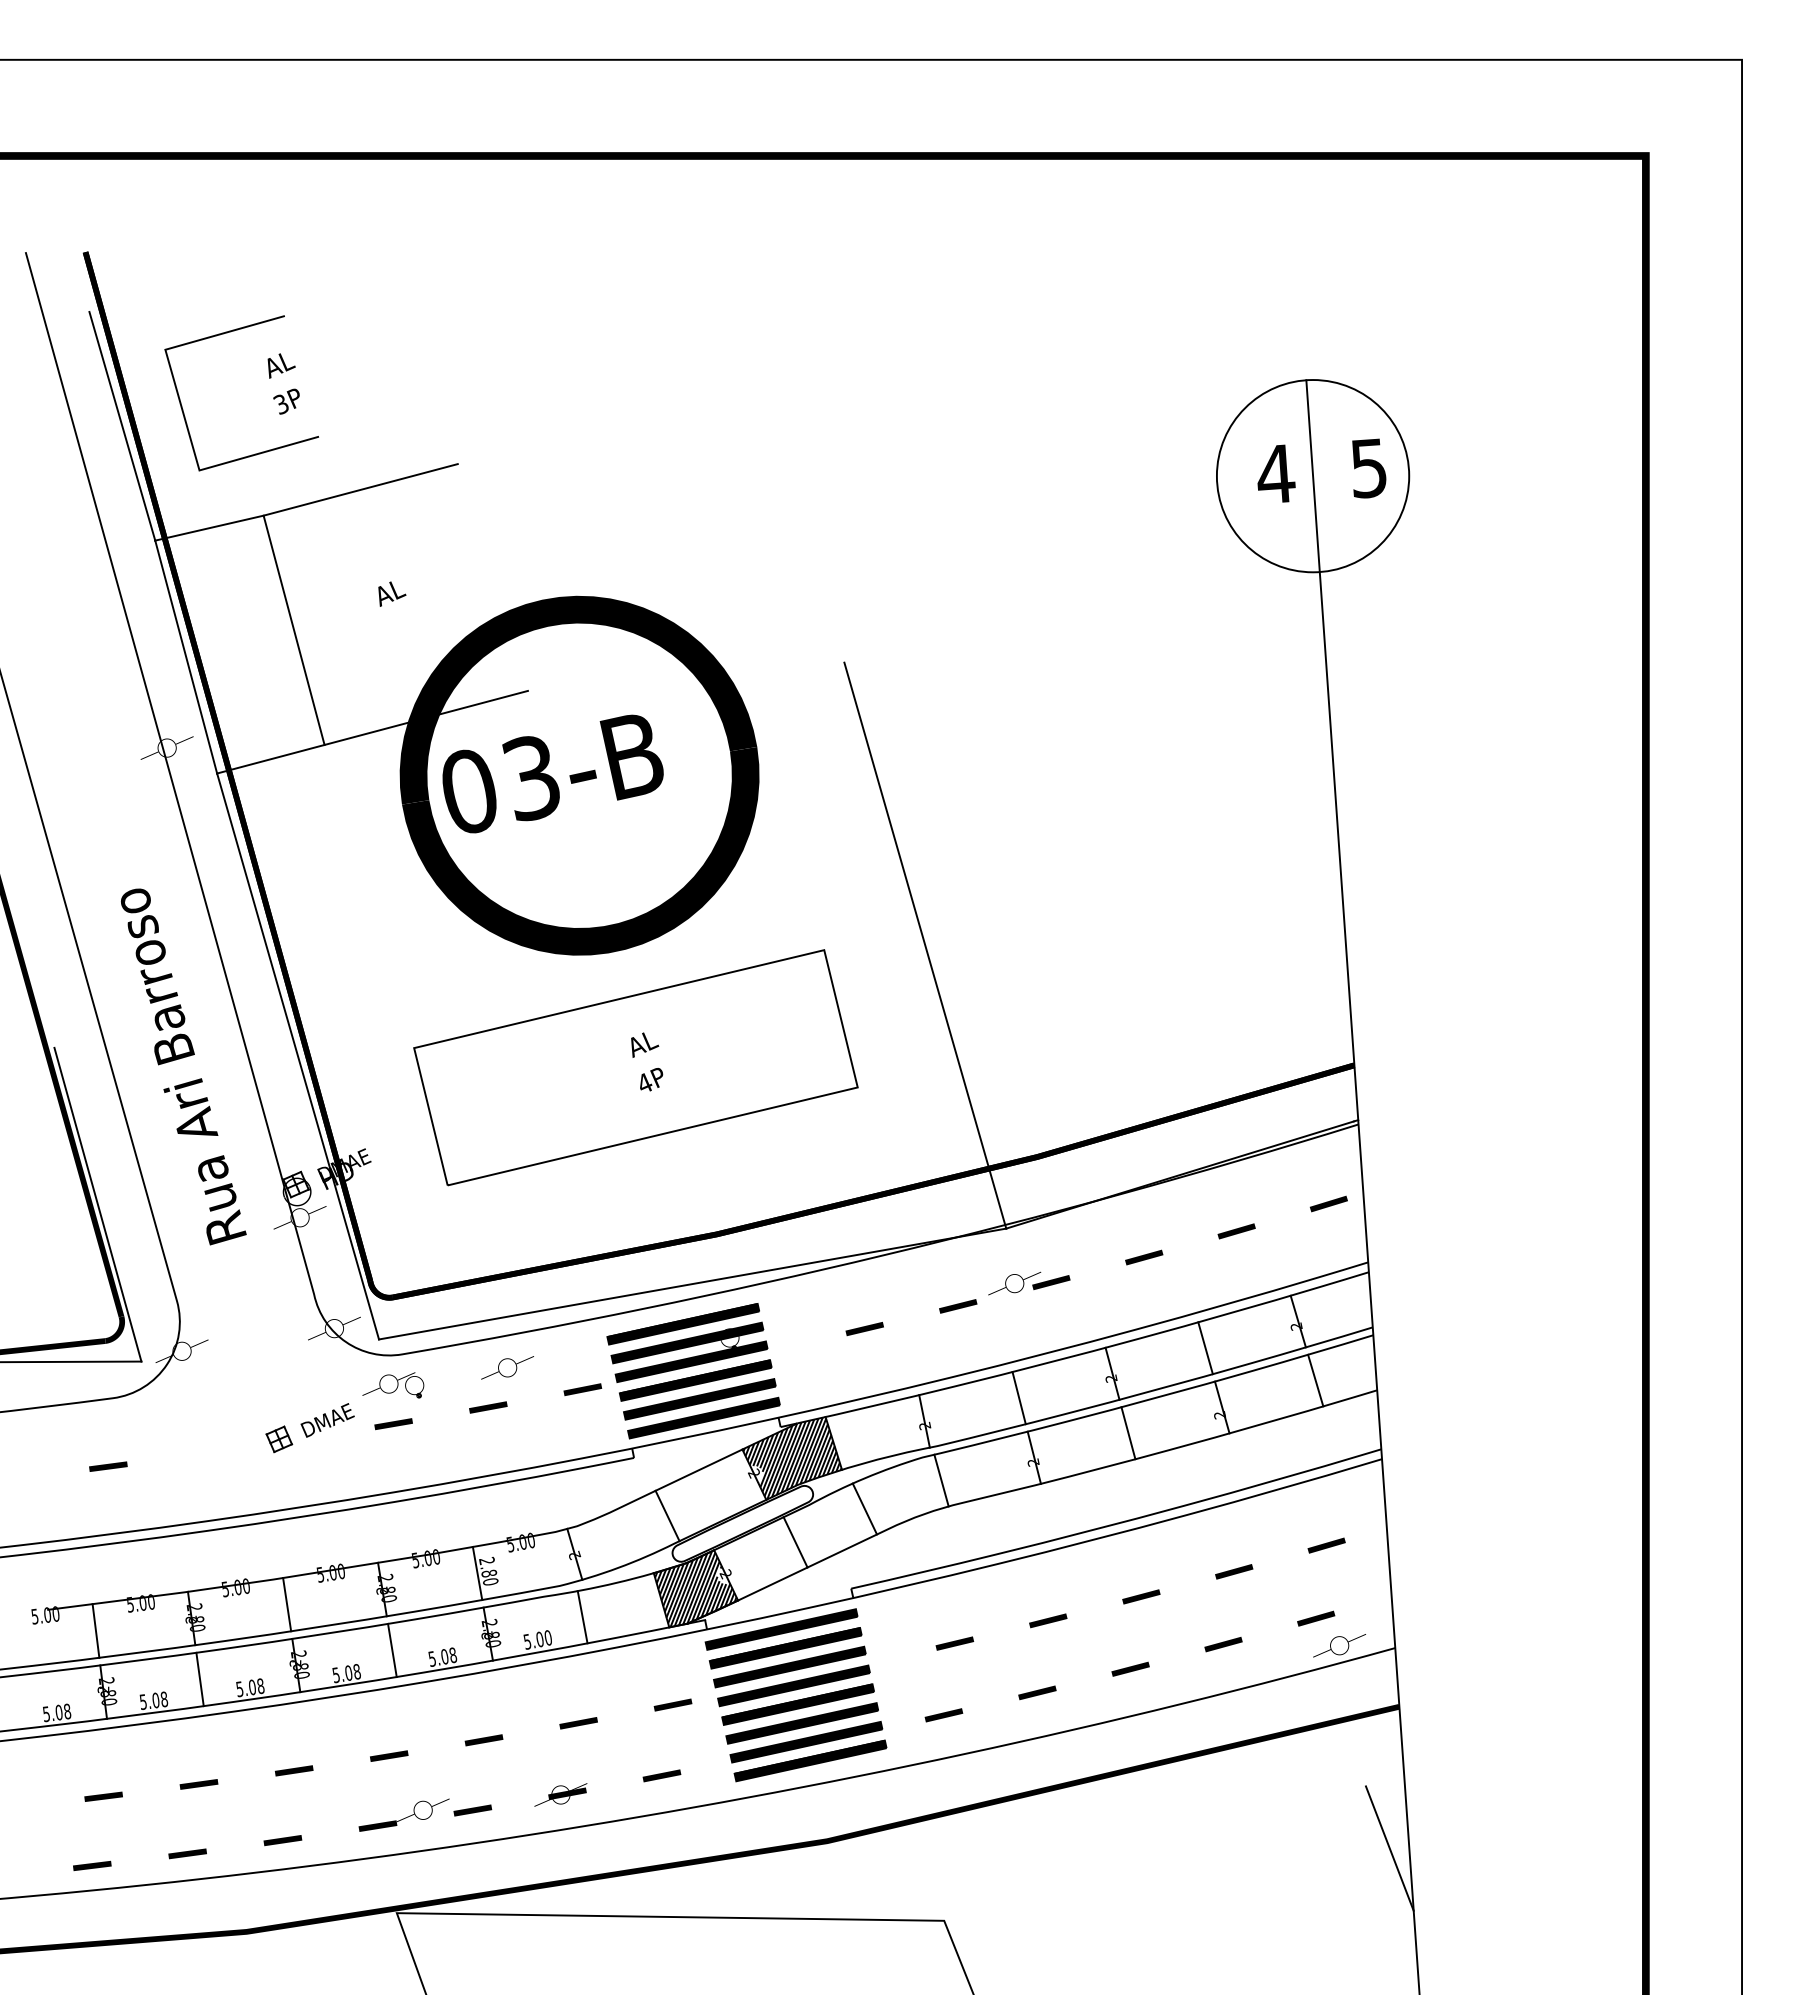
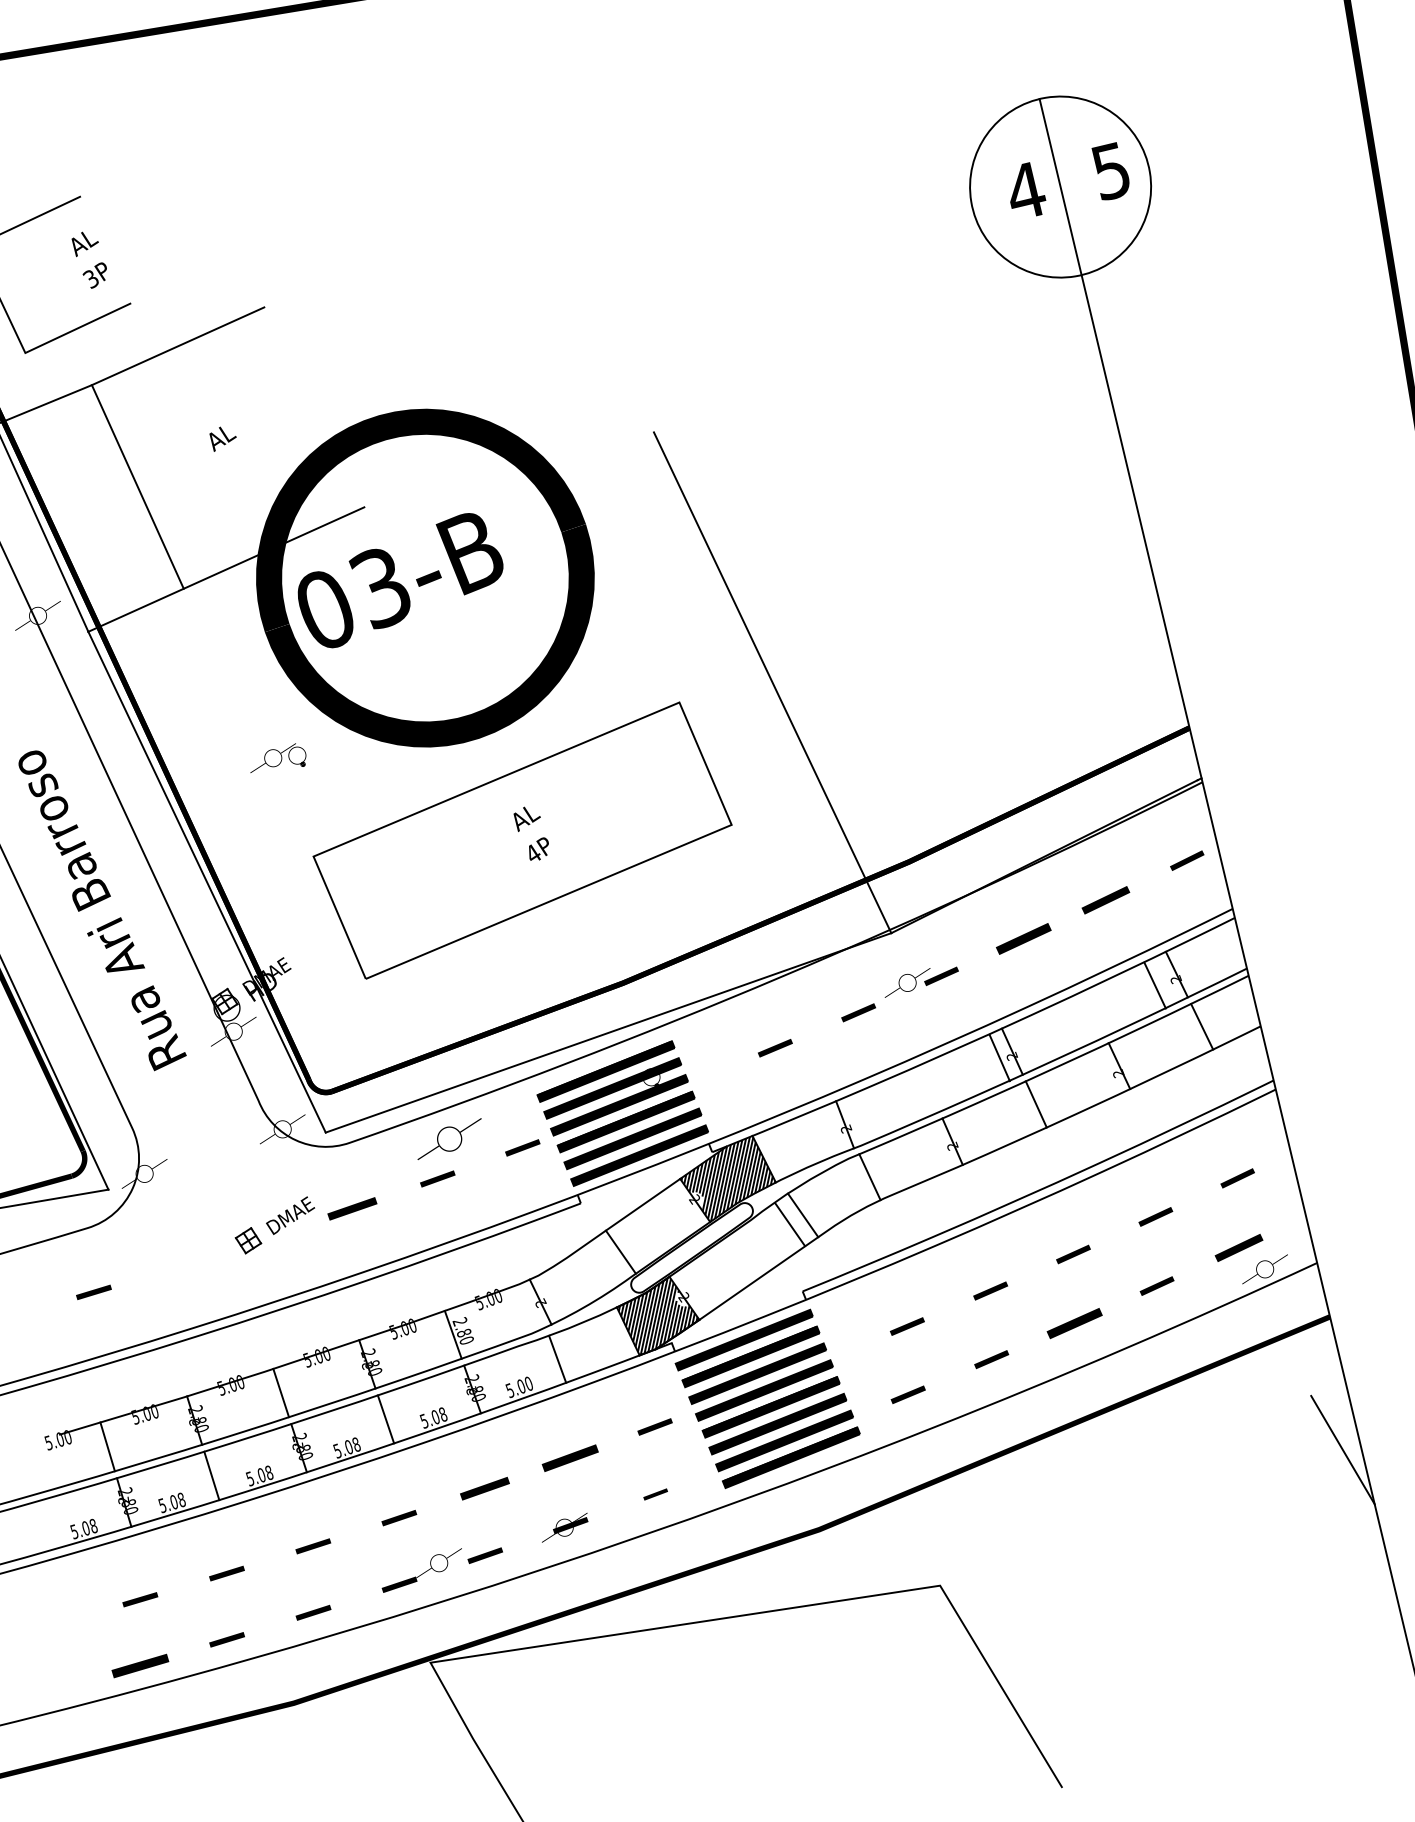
part: (1236, 1231) -> (1105, 900), size x1.4
part: (1144, 1257) -> (1024, 938), size x1.6
line: (1205, 1348) -> (1155, 985), moved
part: (507, 1367) -> (449, 1138), size x1.4
part: (393, 1385) -> (277, 758), moved
line: (1018, 1398) -> (999, 1058), moved
part: (393, 1424) -> (352, 1209), size x1.4
line: (795, 1542) -> (789, 1224), moved
part: (1316, 1618) -> (1239, 1247), size x1.4
part: (1130, 1668) -> (1074, 1322), size x1.6
part: (578, 1723) -> (570, 1458), size x1.6
part: (483, 1740) -> (484, 1489), size x1.4
part: (661, 1775) -> (655, 1494), size x0.7
part: (92, 1865) -> (140, 1665), size x1.6

